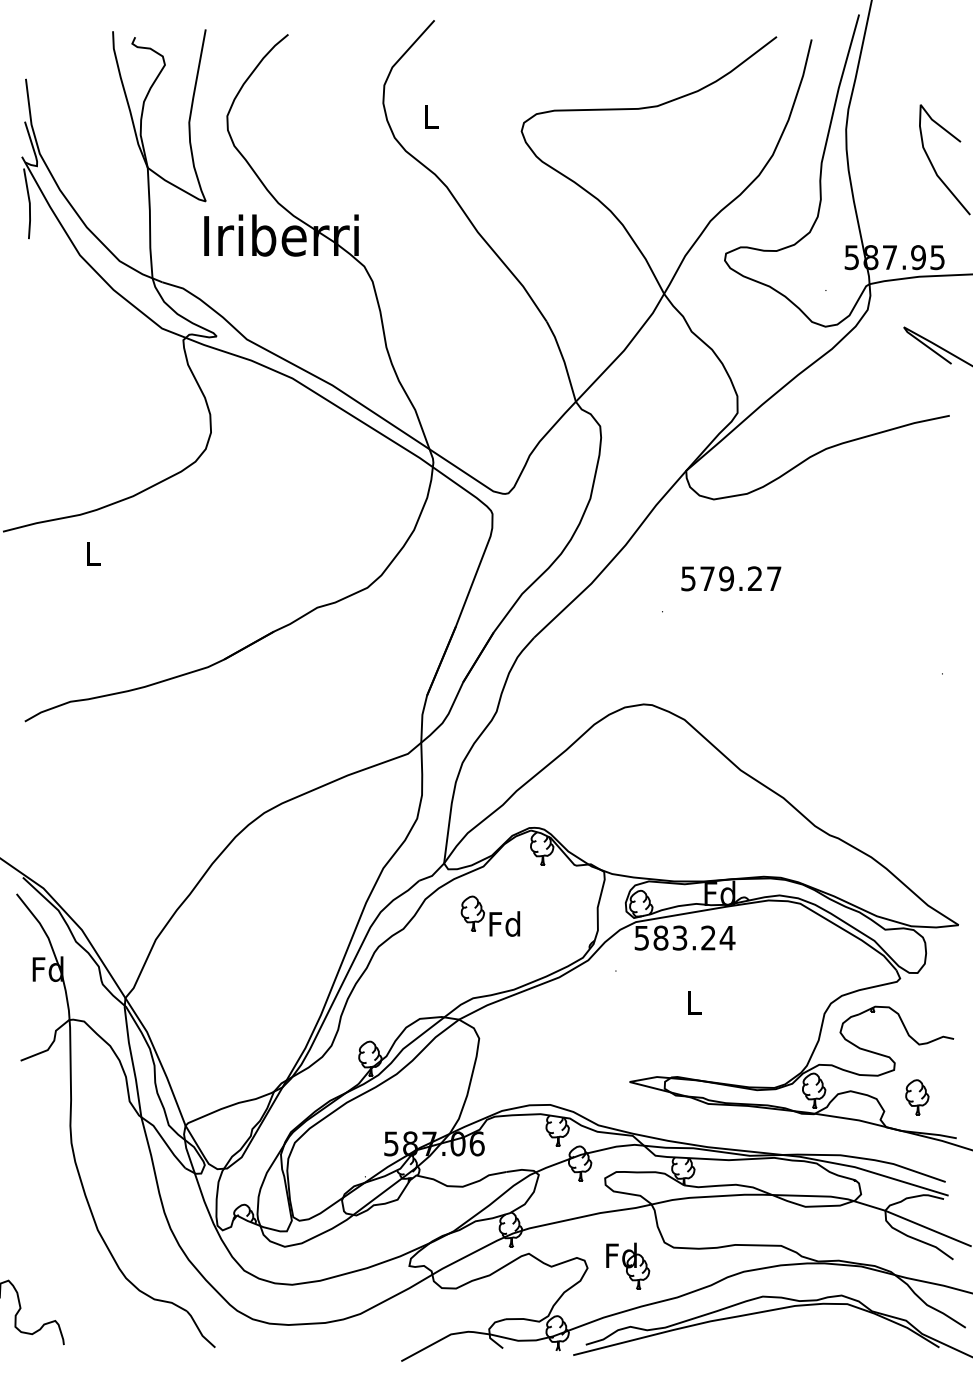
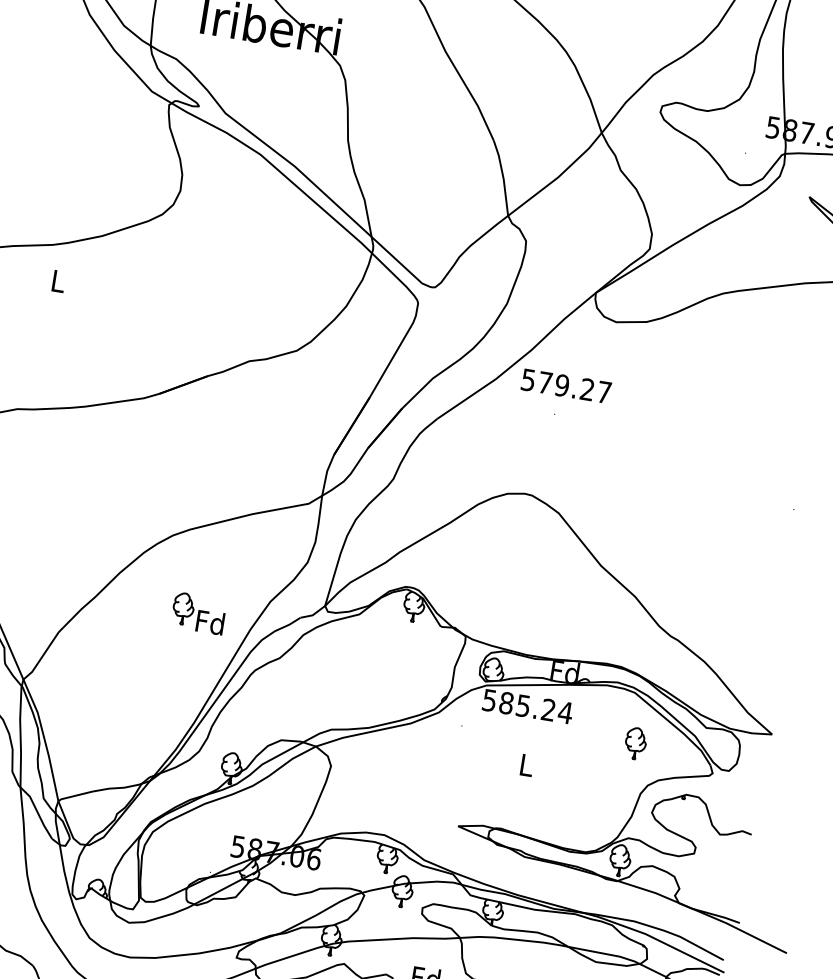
text: (731, 578) -> (566, 386), moved
part: (490, 915) -> (198, 612), moved
text: (680, 937) -> (523, 705), 583.24 -> 585.24
part: (917, 1097) -> (635, 743), moved

